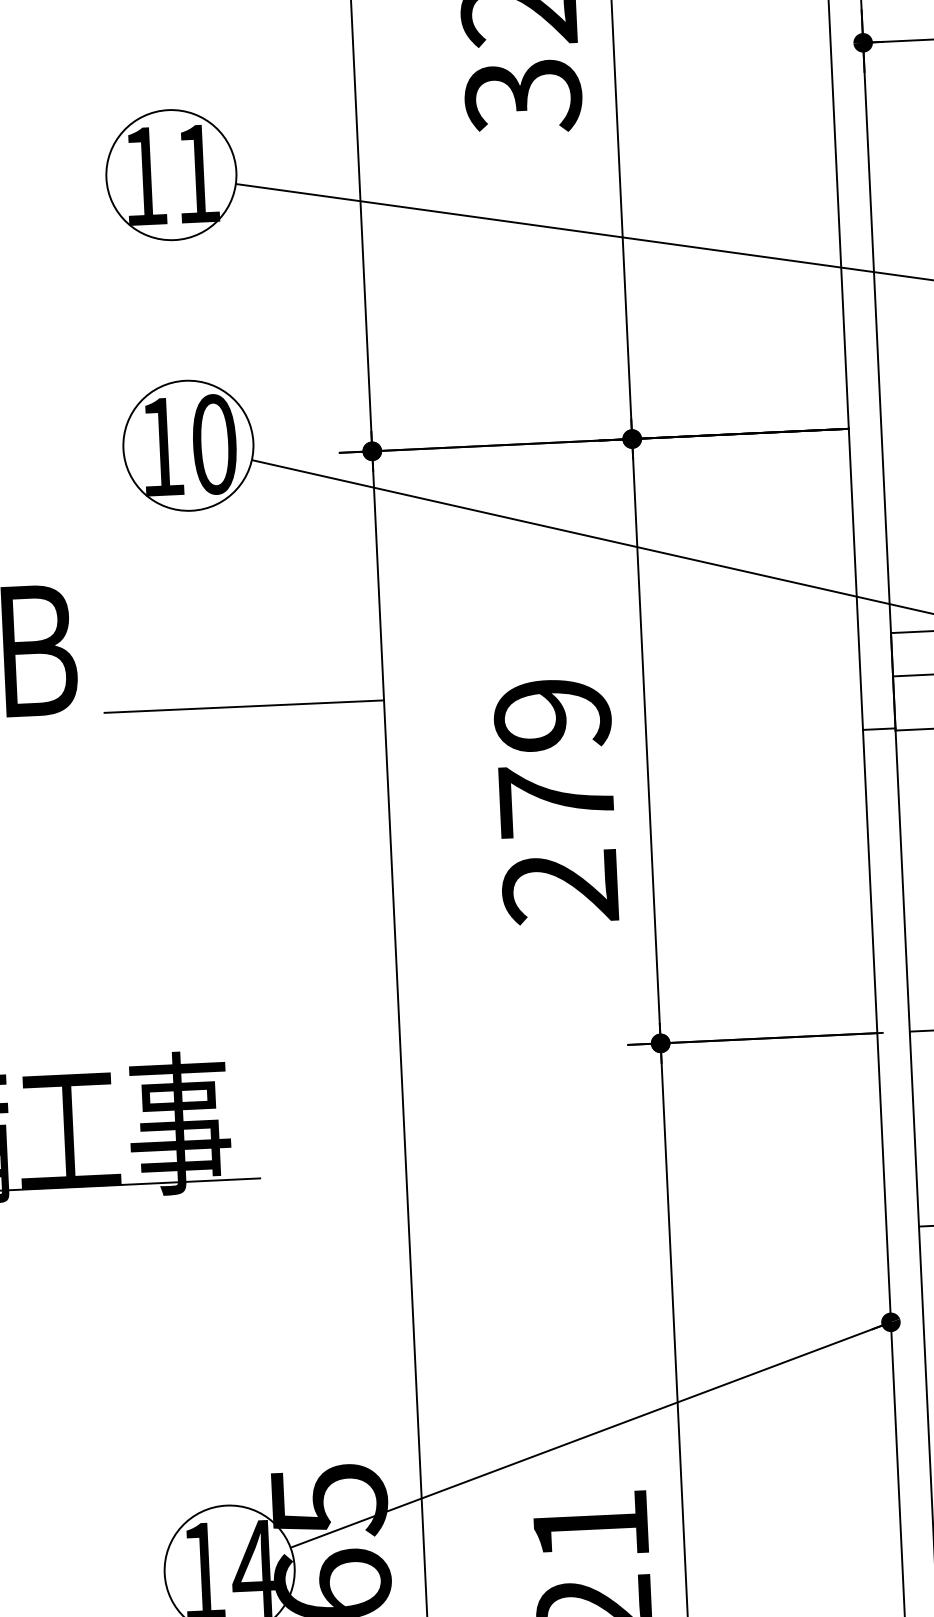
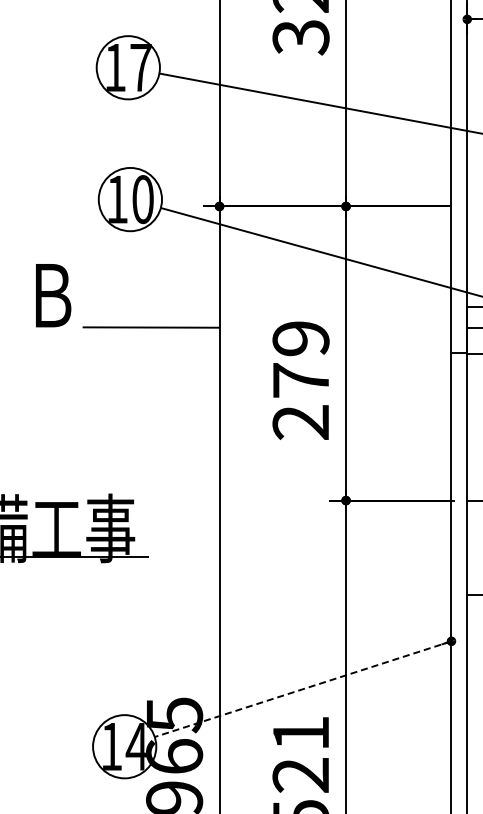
text: (196, 173) -> (140, 67), 11 -> 17
line: (591, 1435) -> (303, 689), solid -> dashed

